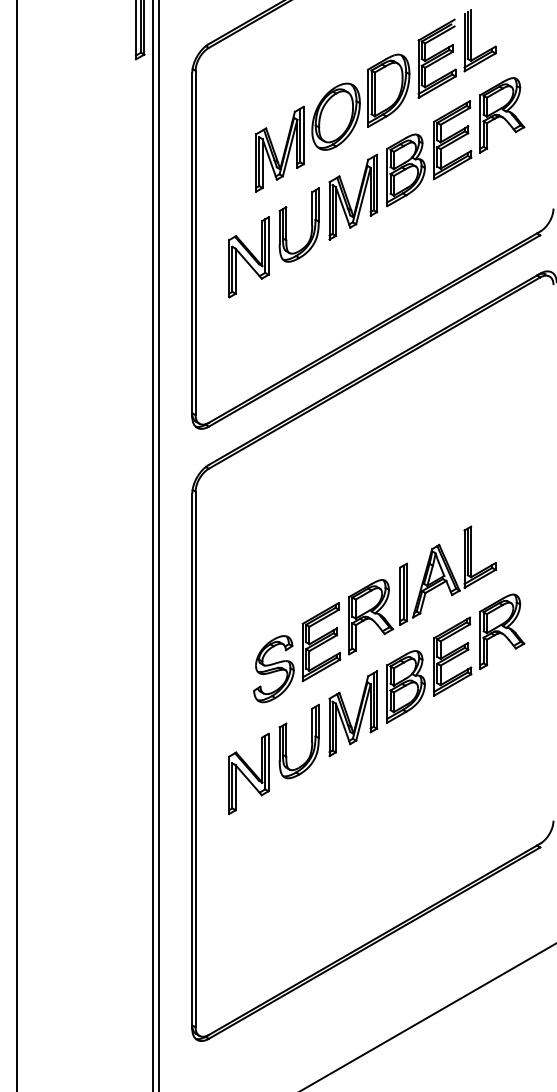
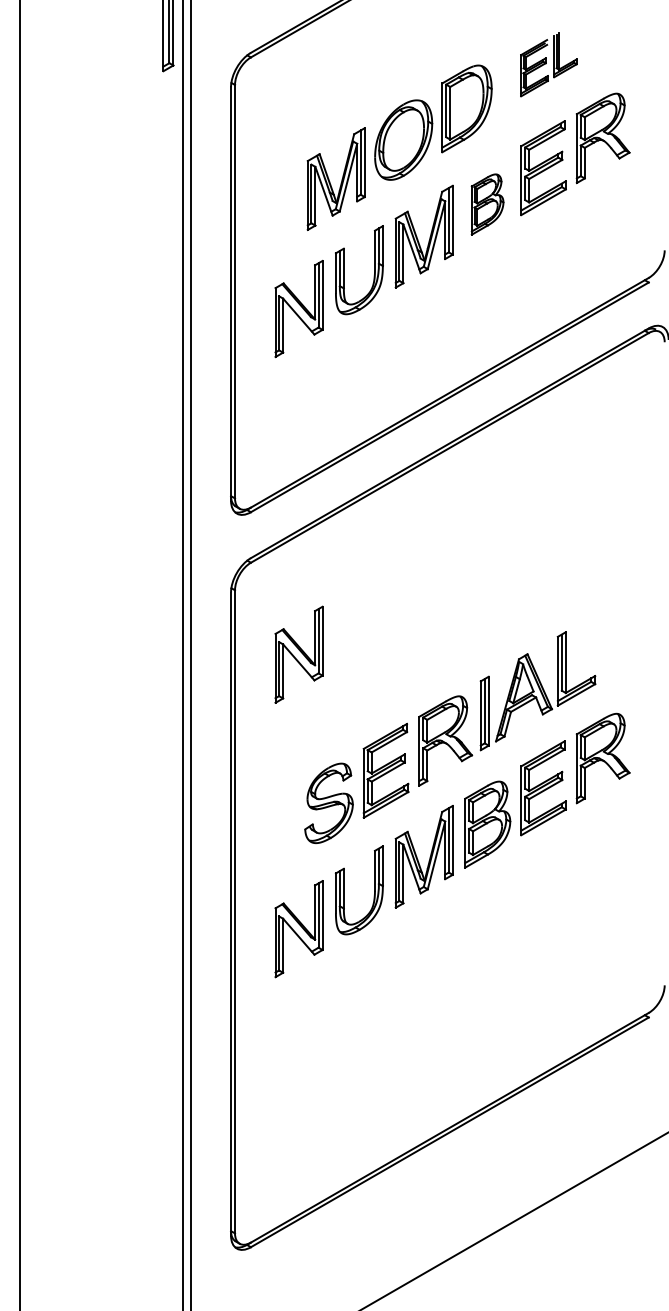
part: (456, 53) -> (548, 64), size x0.6
part: (405, 170) -> (486, 204), size x0.7
part: (248, 545) -> (298, 654), added

